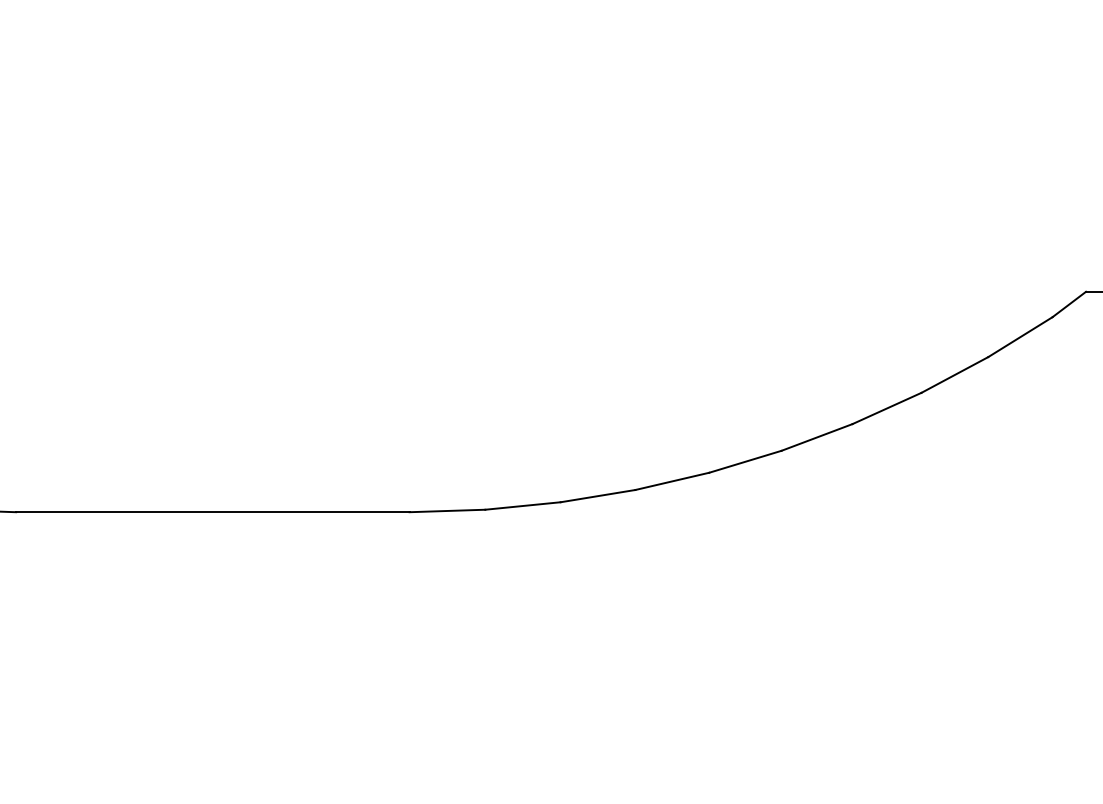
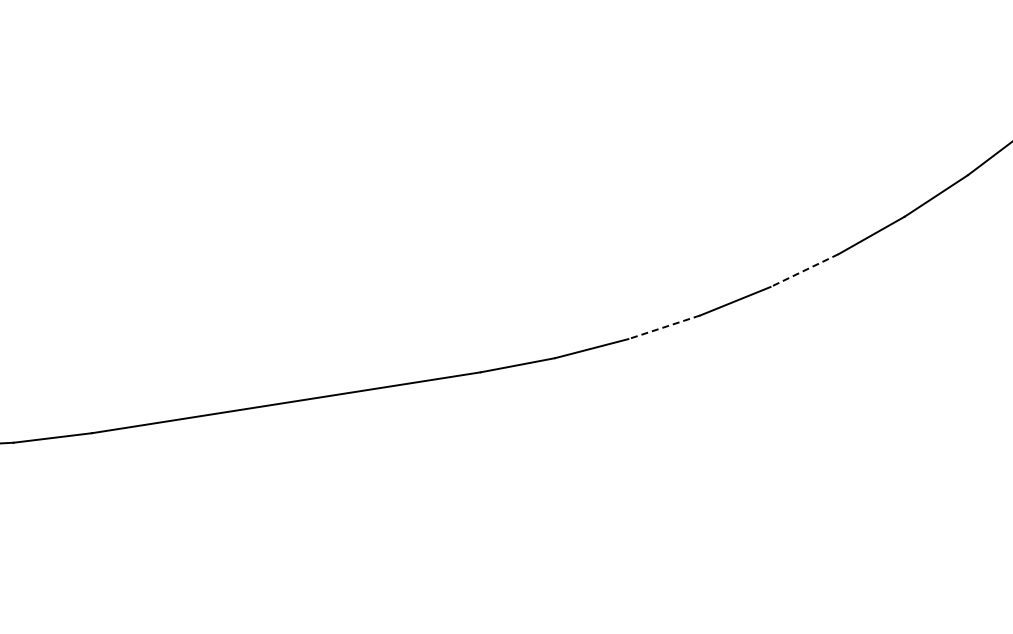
line: (745, 461) -> (804, 270), solid -> dashed
line: (598, 496) -> (664, 327), solid -> dashed

